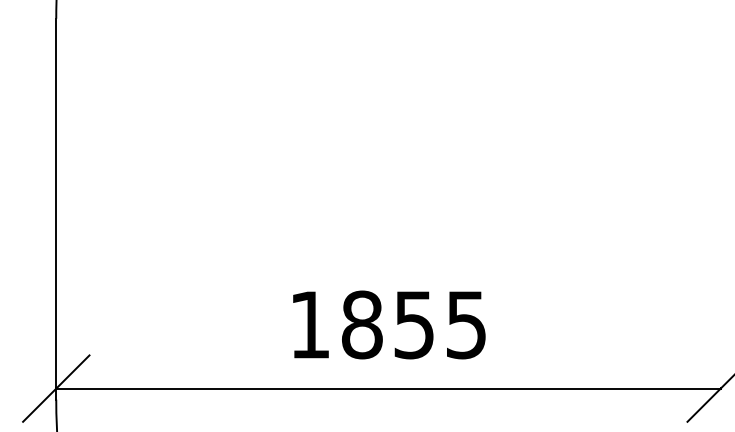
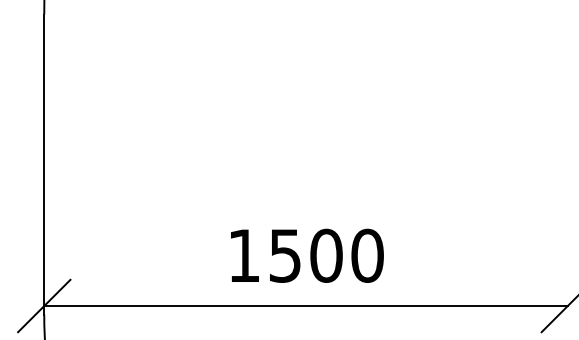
text: (414, 324) -> (326, 255), 1855 -> 1500

